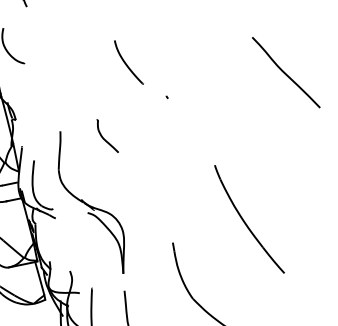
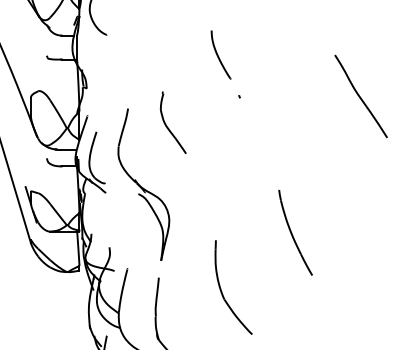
curve: (126, 62) -> (218, 54), moved
part: (106, 136) -> (172, 122), size x1.67
part: (249, 219) -> (295, 232), size x0.71

